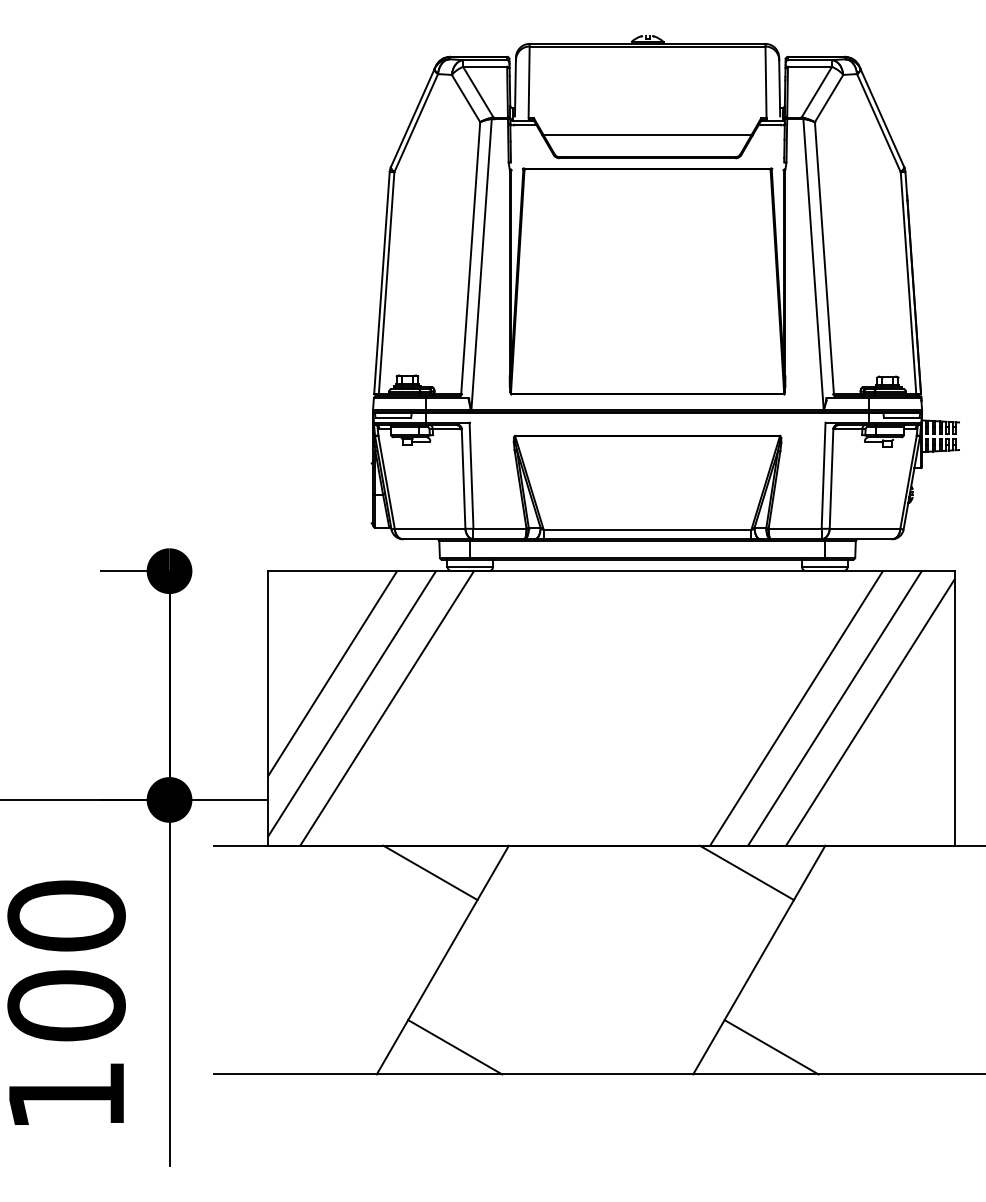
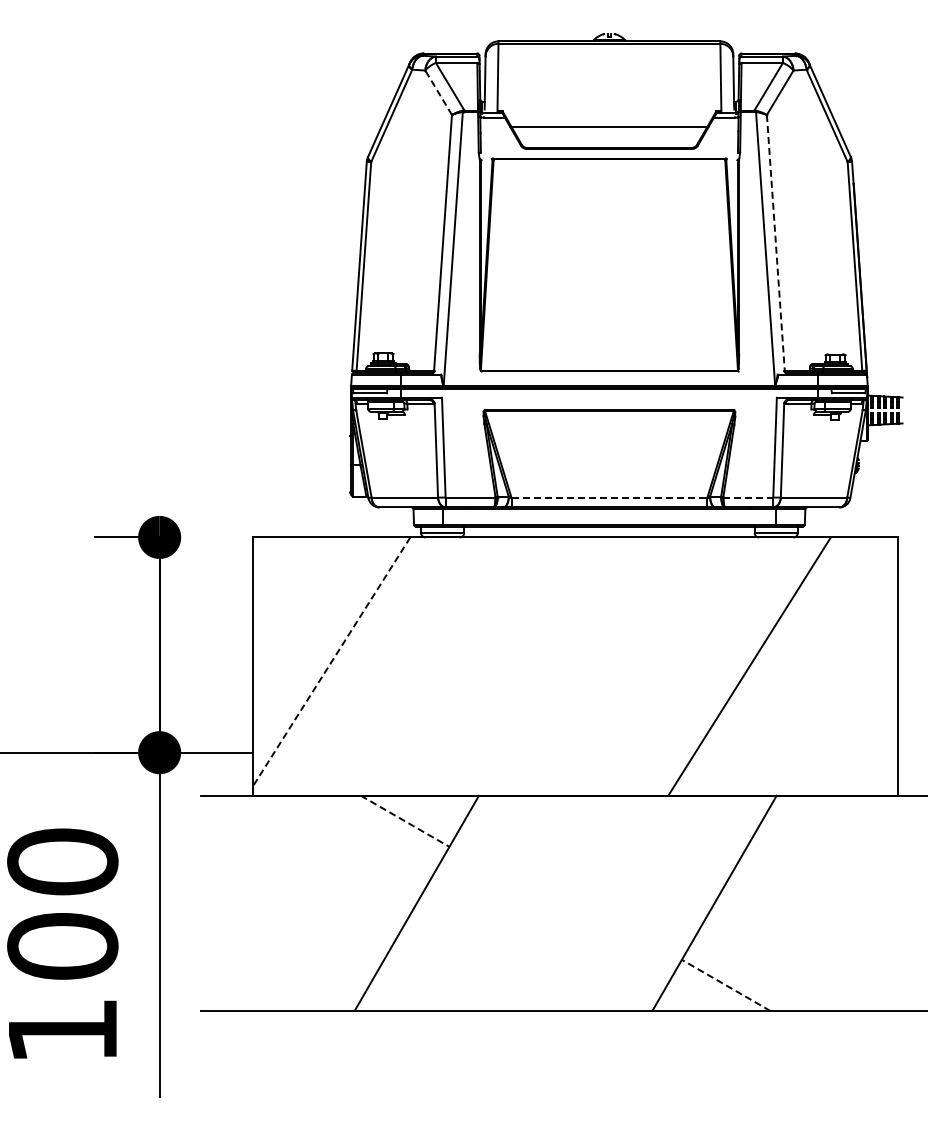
line: (465, 98) -> (438, 92), solid -> dashed
line: (824, 258) -> (775, 243), solid -> dashed
line: (795, 528) -> (748, 497), solid -> dashed
line: (647, 529) -> (609, 498), solid -> dashed
line: (331, 673) -> (312, 633), removed
line: (352, 704) -> (331, 662), solid -> dashed
line: (387, 708) -> (364, 666), removed
line: (834, 708) -> (785, 666), removed
line: (869, 712) -> (818, 670), removed
line: (746, 872) -> (702, 820), removed
line: (430, 873) -> (405, 821), solid -> dashed
line: (455, 1046) -> (428, 984), removed
line: (770, 1047) -> (725, 985), solid -> dashed

